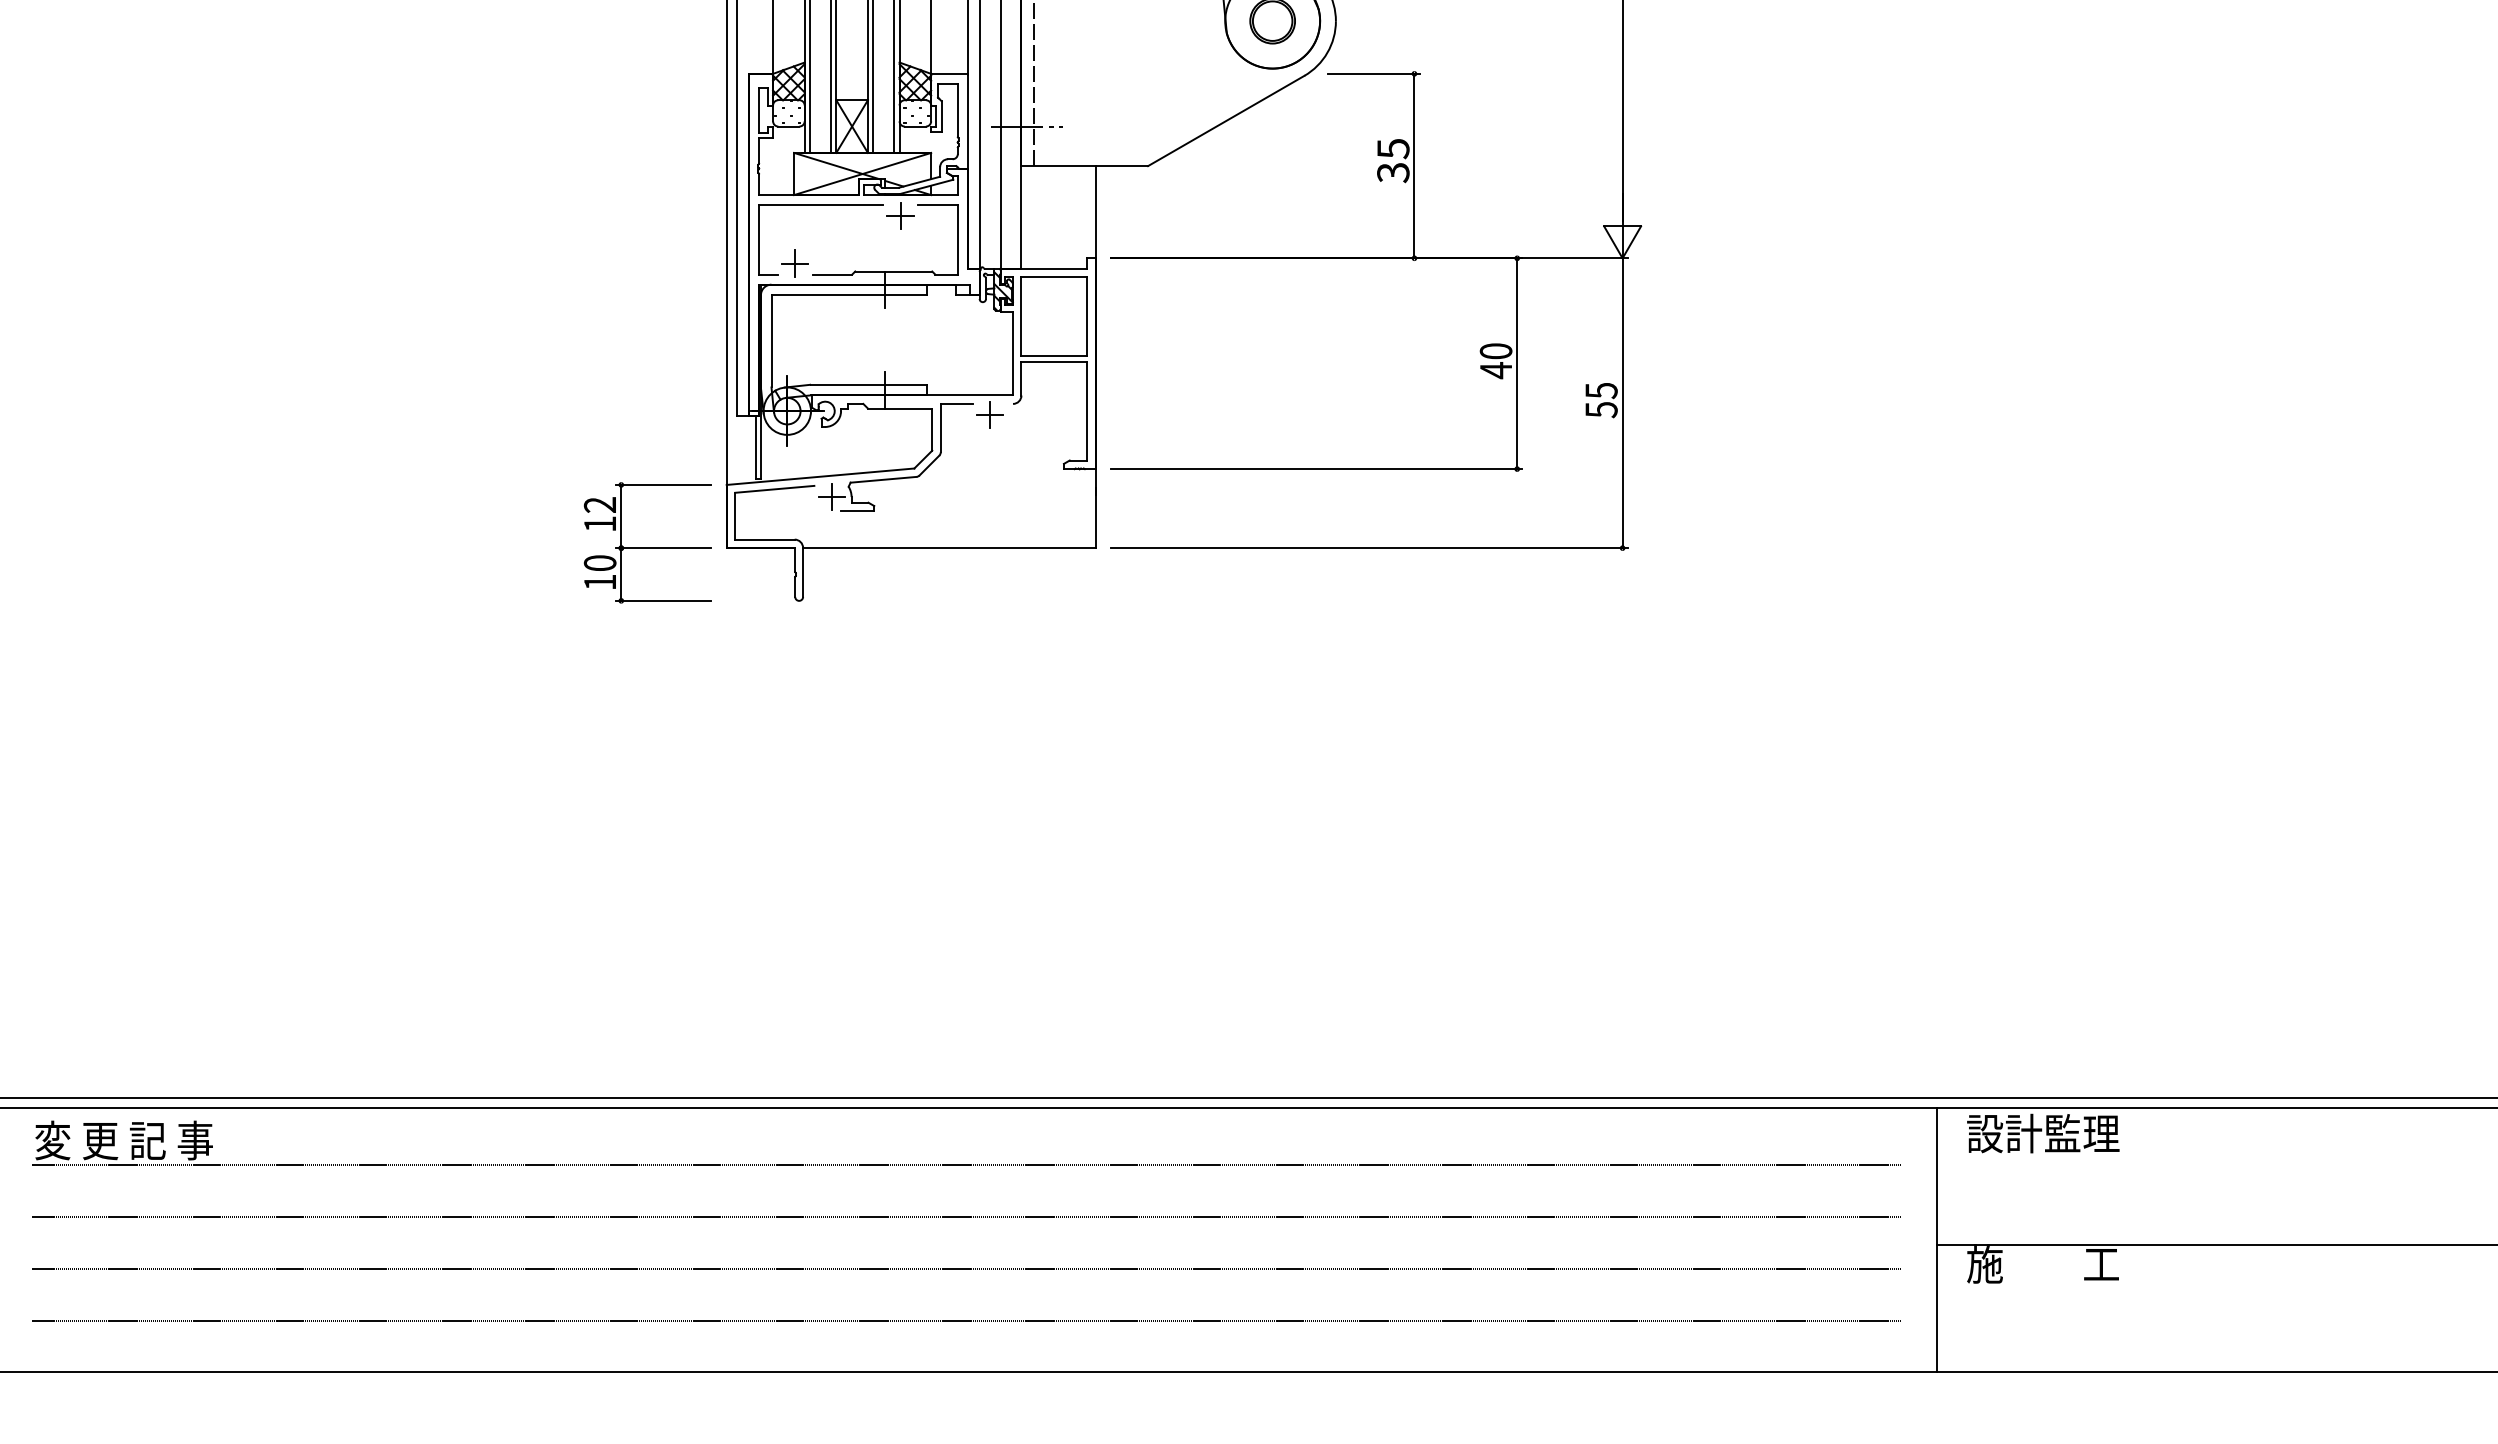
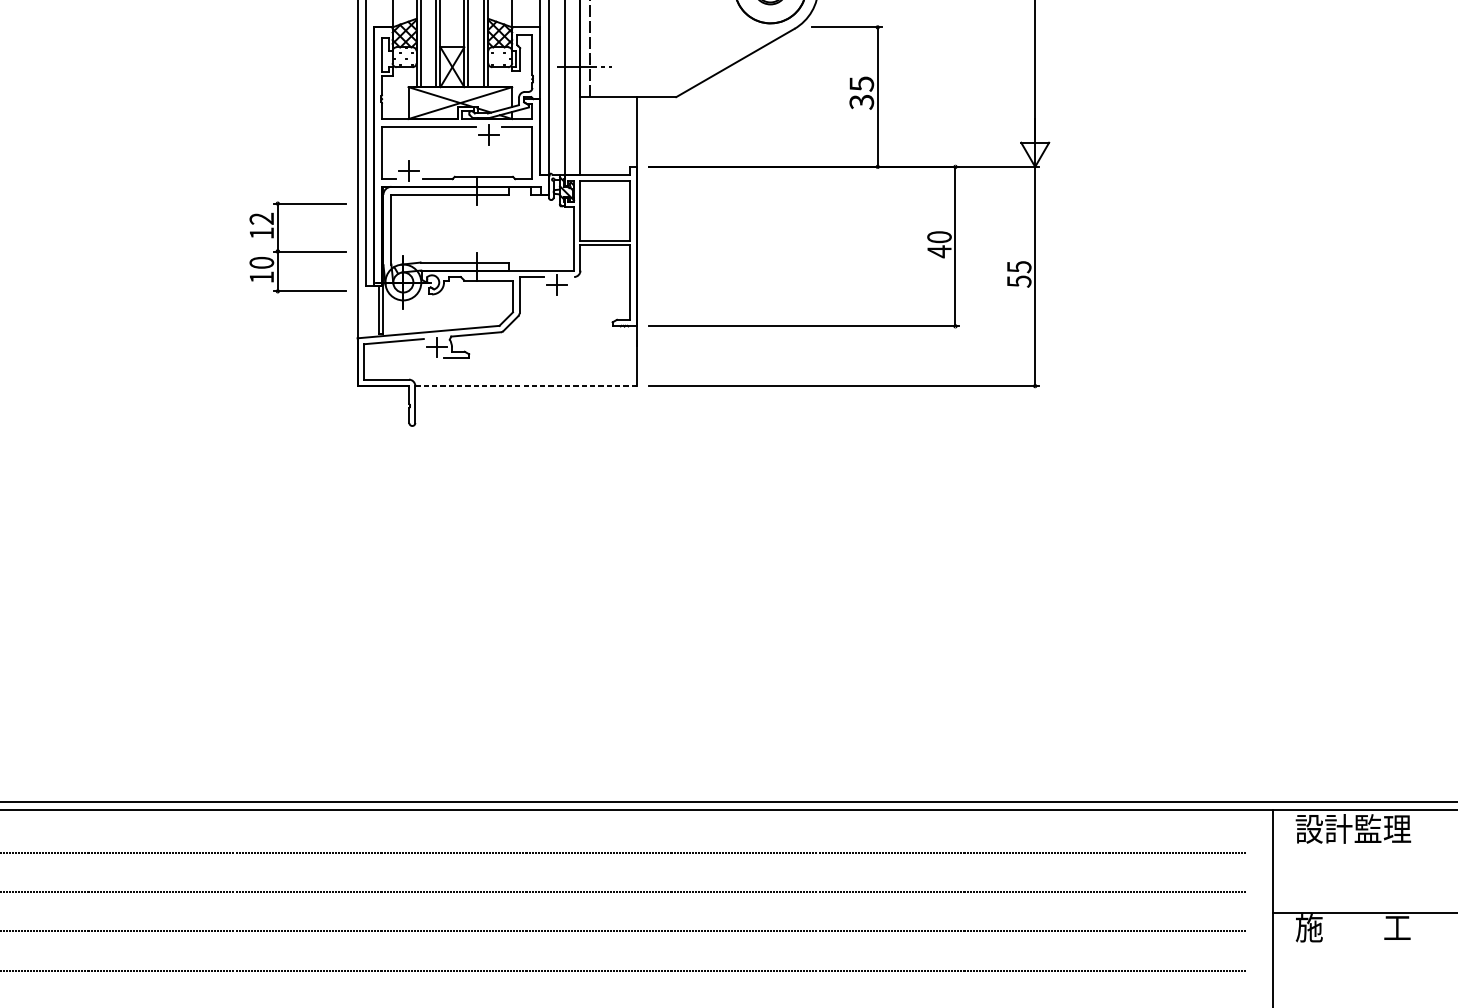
part: (647, 542) -> (297, 247), moved
line: (949, 548) -> (526, 386), solid -> dashed

